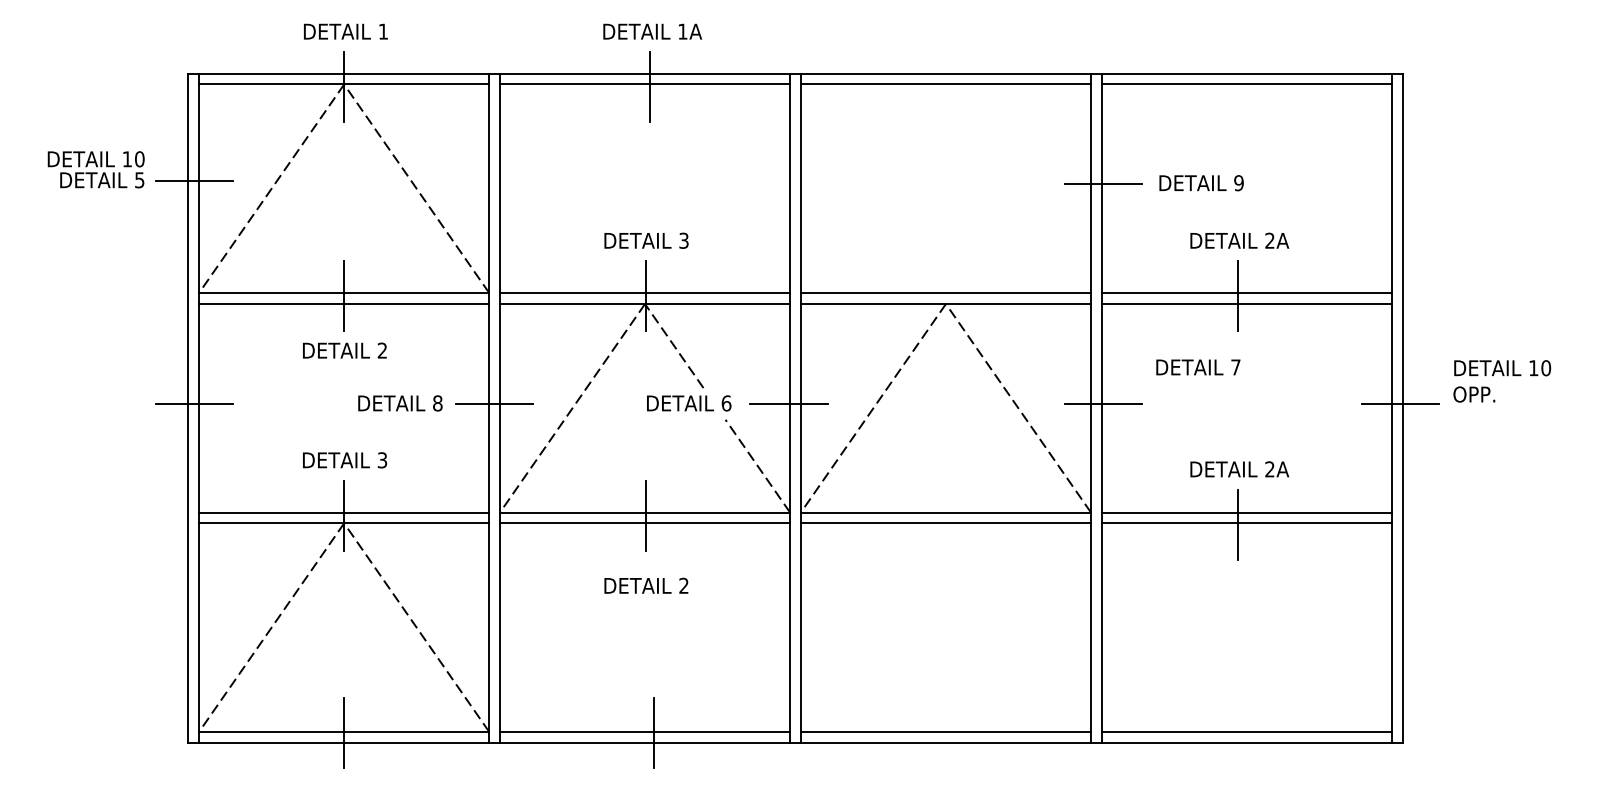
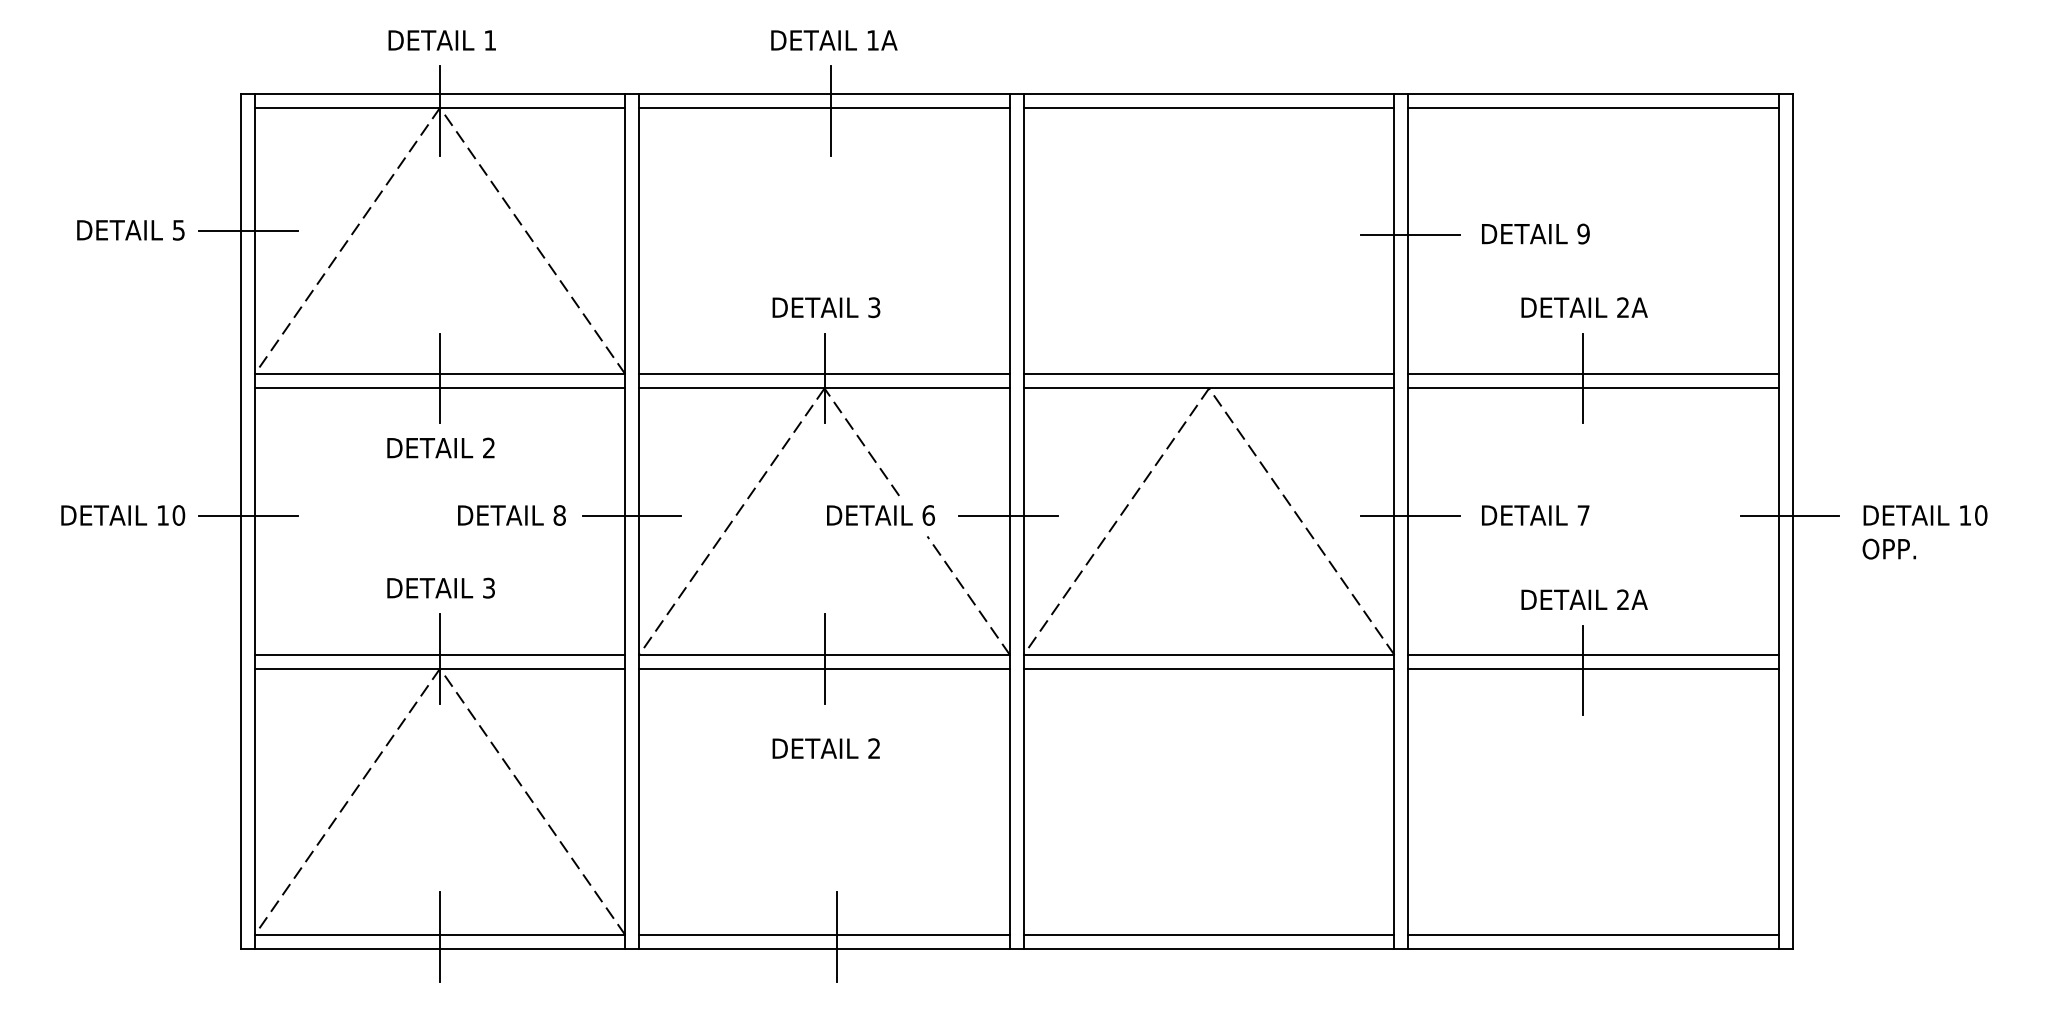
text: (96, 159) -> (123, 515), moved
text: (1198, 367) -> (1535, 515), moved
text: (1501, 381) -> (1924, 532), moved

